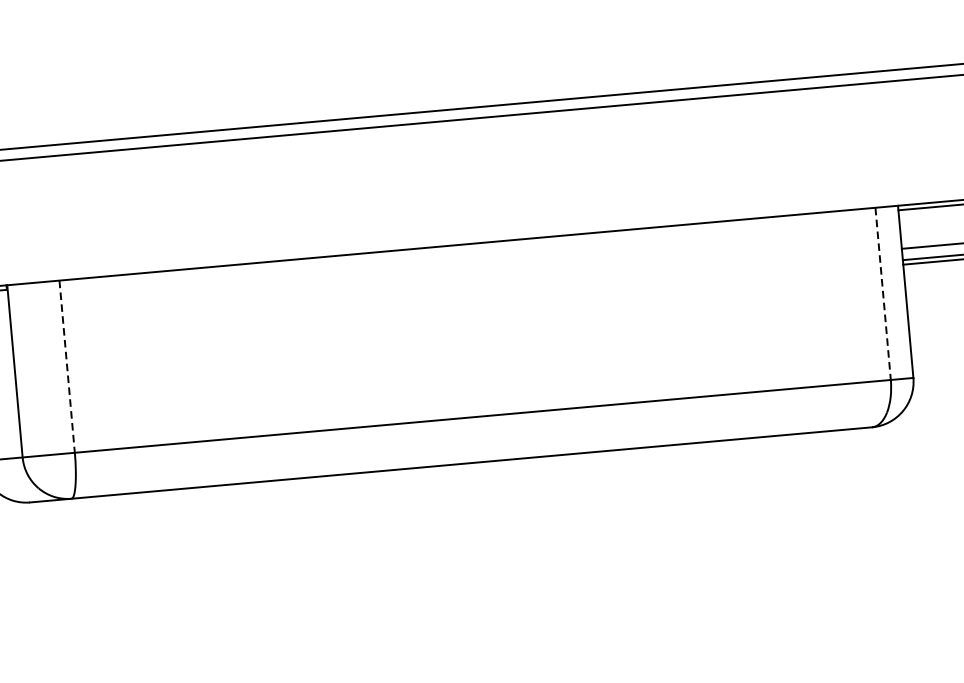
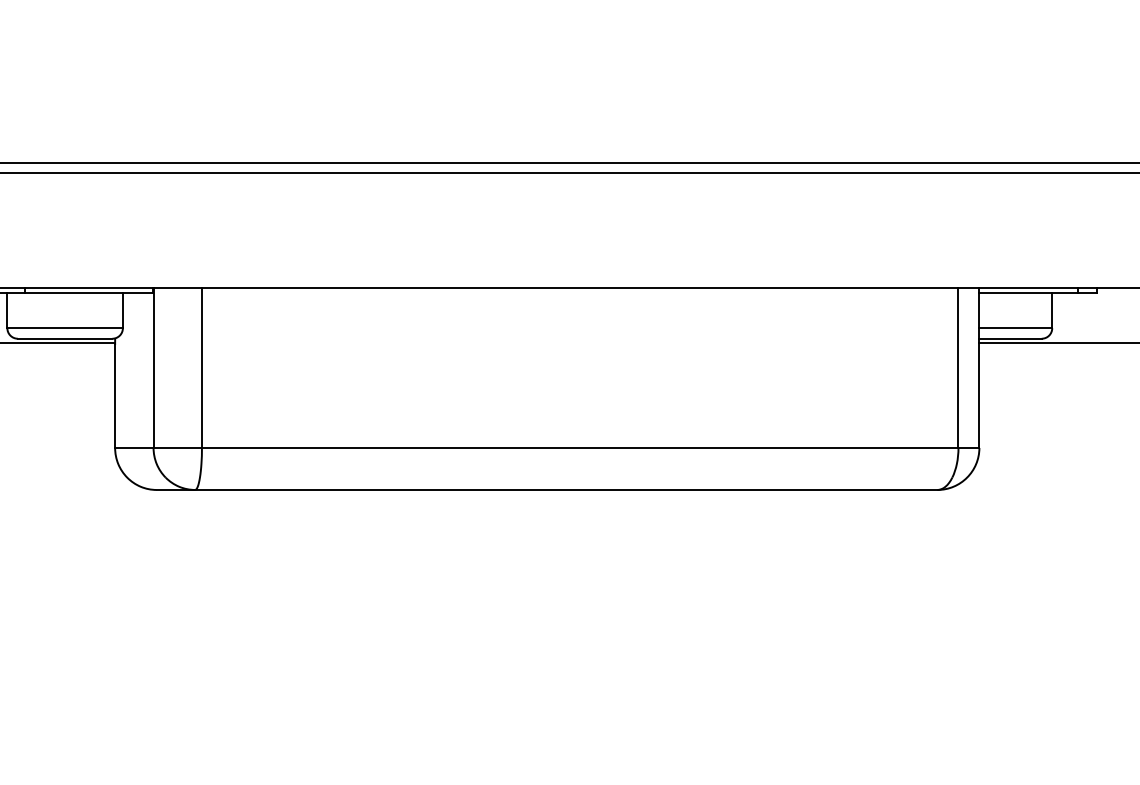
line: (883, 294) -> (958, 368), dashed -> solid
line: (66, 367) -> (201, 368), dashed -> solid

